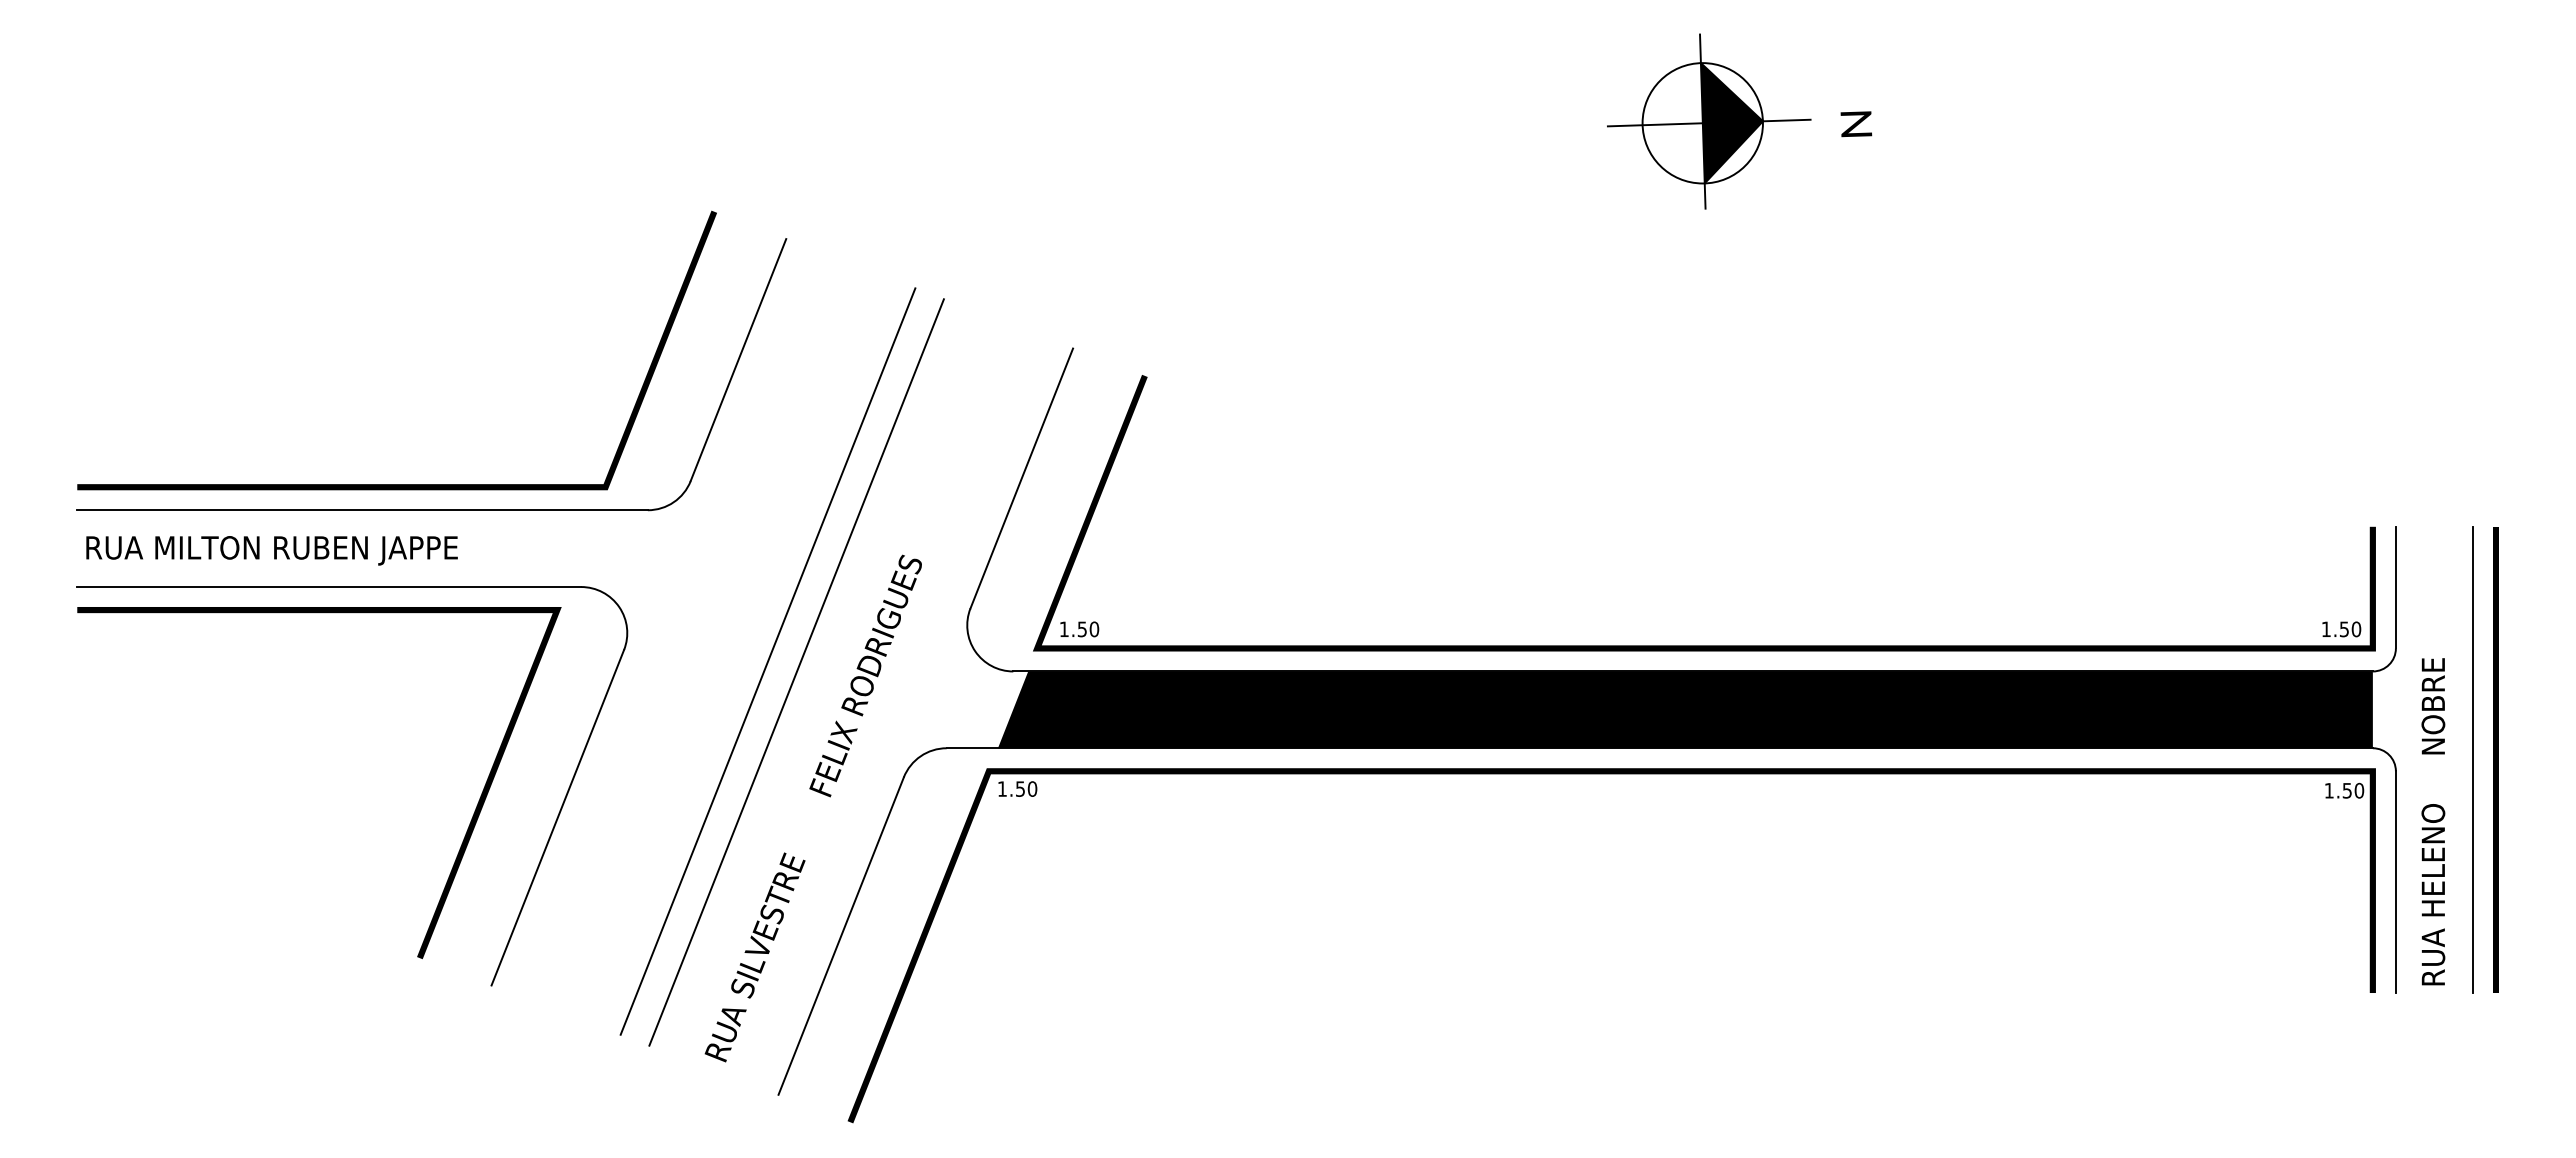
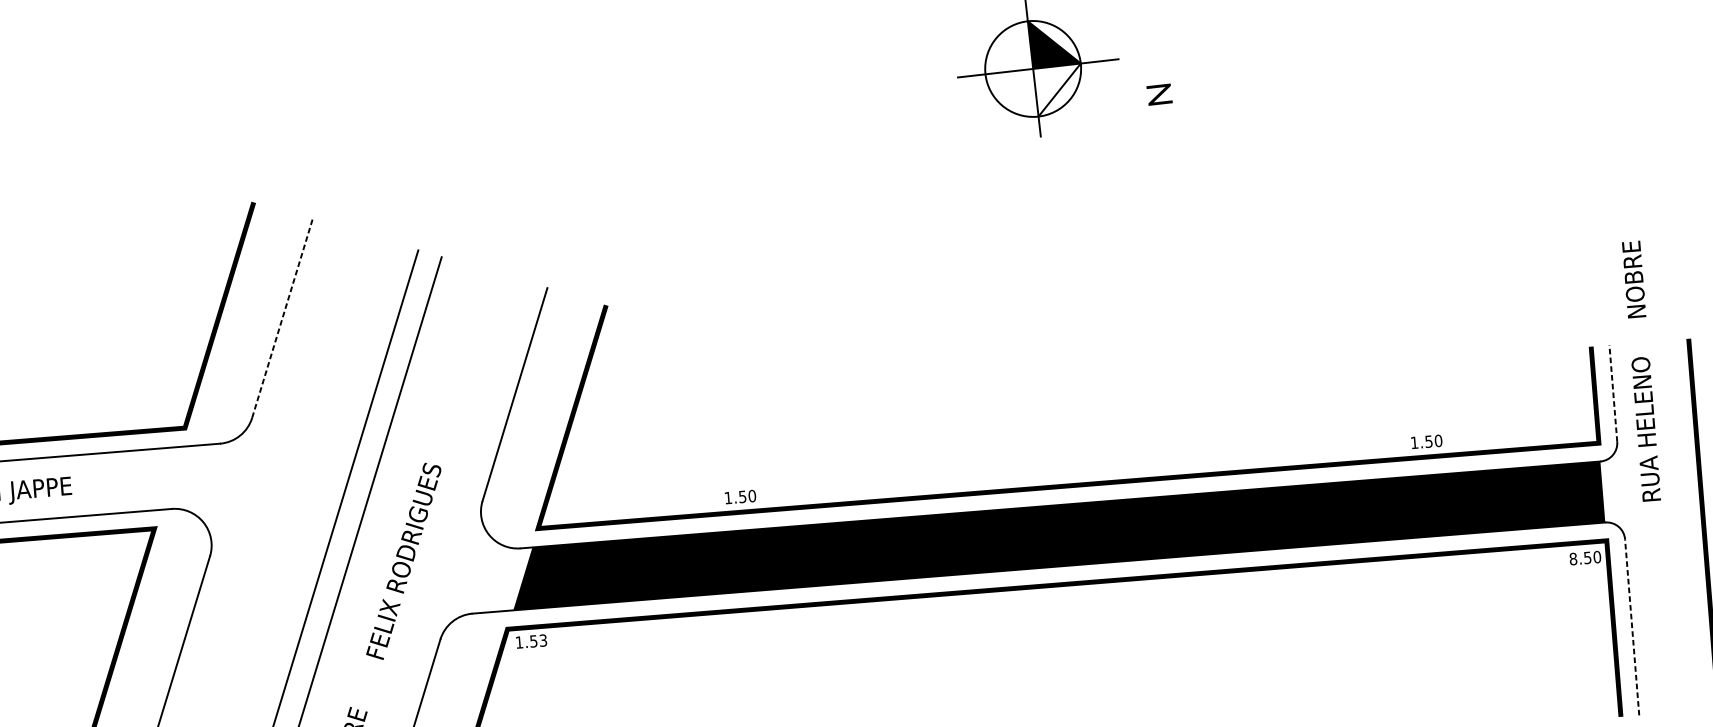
text: (1856, 124) -> (1159, 94), moved
fill: (1732, 152) -> (1058, 90), removed
line: (738, 359) -> (282, 318), solid -> dashed
line: (2395, 587) -> (1613, 393), solid -> dashed
text: (1079, 629) -> (740, 497), moved
text: (2341, 629) -> (1426, 441), moved
line: (2472, 759) -> (1685, 525), removed
text: (1032, 788) -> (543, 640), 1.50 -> 1.53
text: (2328, 790) -> (1572, 558), 1.50 -> 8.50
text: (2433, 821) -> (1641, 371), moved
line: (2395, 882) -> (1631, 627), solid -> dashed

